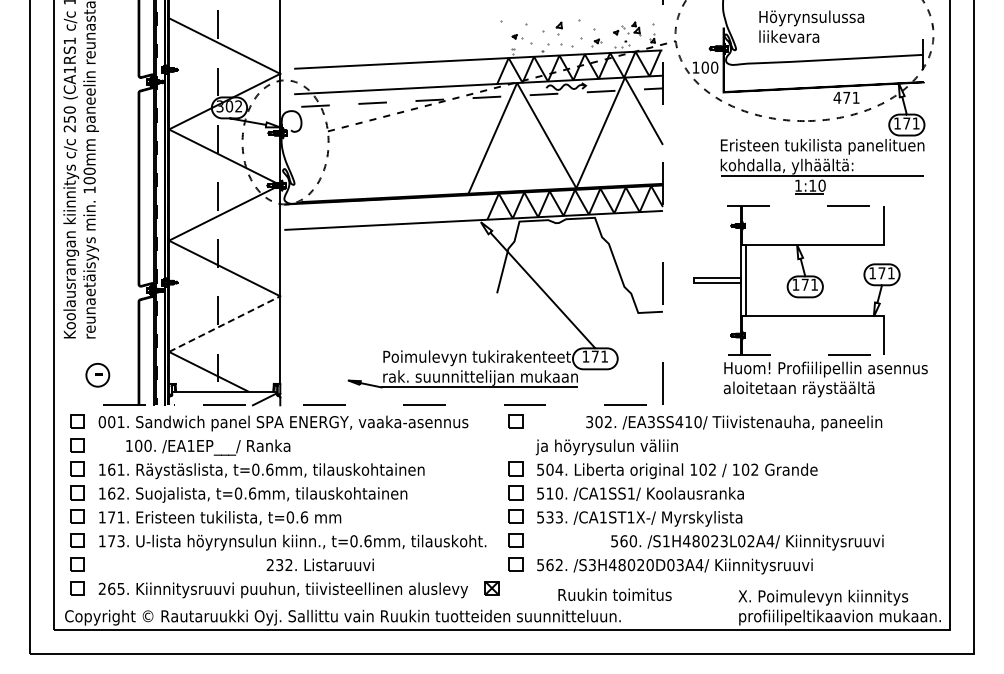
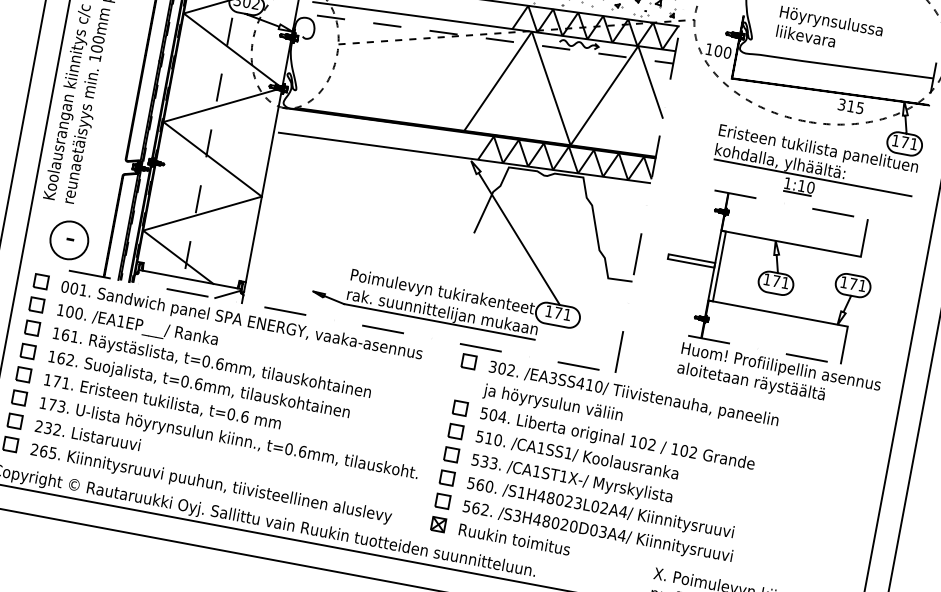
text: (846, 97) -> (850, 106), 471 -> 315
line: (225, 323) -> (203, 213), dashed -> solid
circle: (97, 375) -> (68, 240), size x1.67
text: (734, 423) -> (634, 394), moved
text: (208, 447) -> (137, 326), moved
text: (747, 542) -> (600, 508), moved
text: (319, 564) -> (87, 434), moved
part: (491, 588) -> (438, 524), moved
text: (614, 594) -> (514, 539), moved

